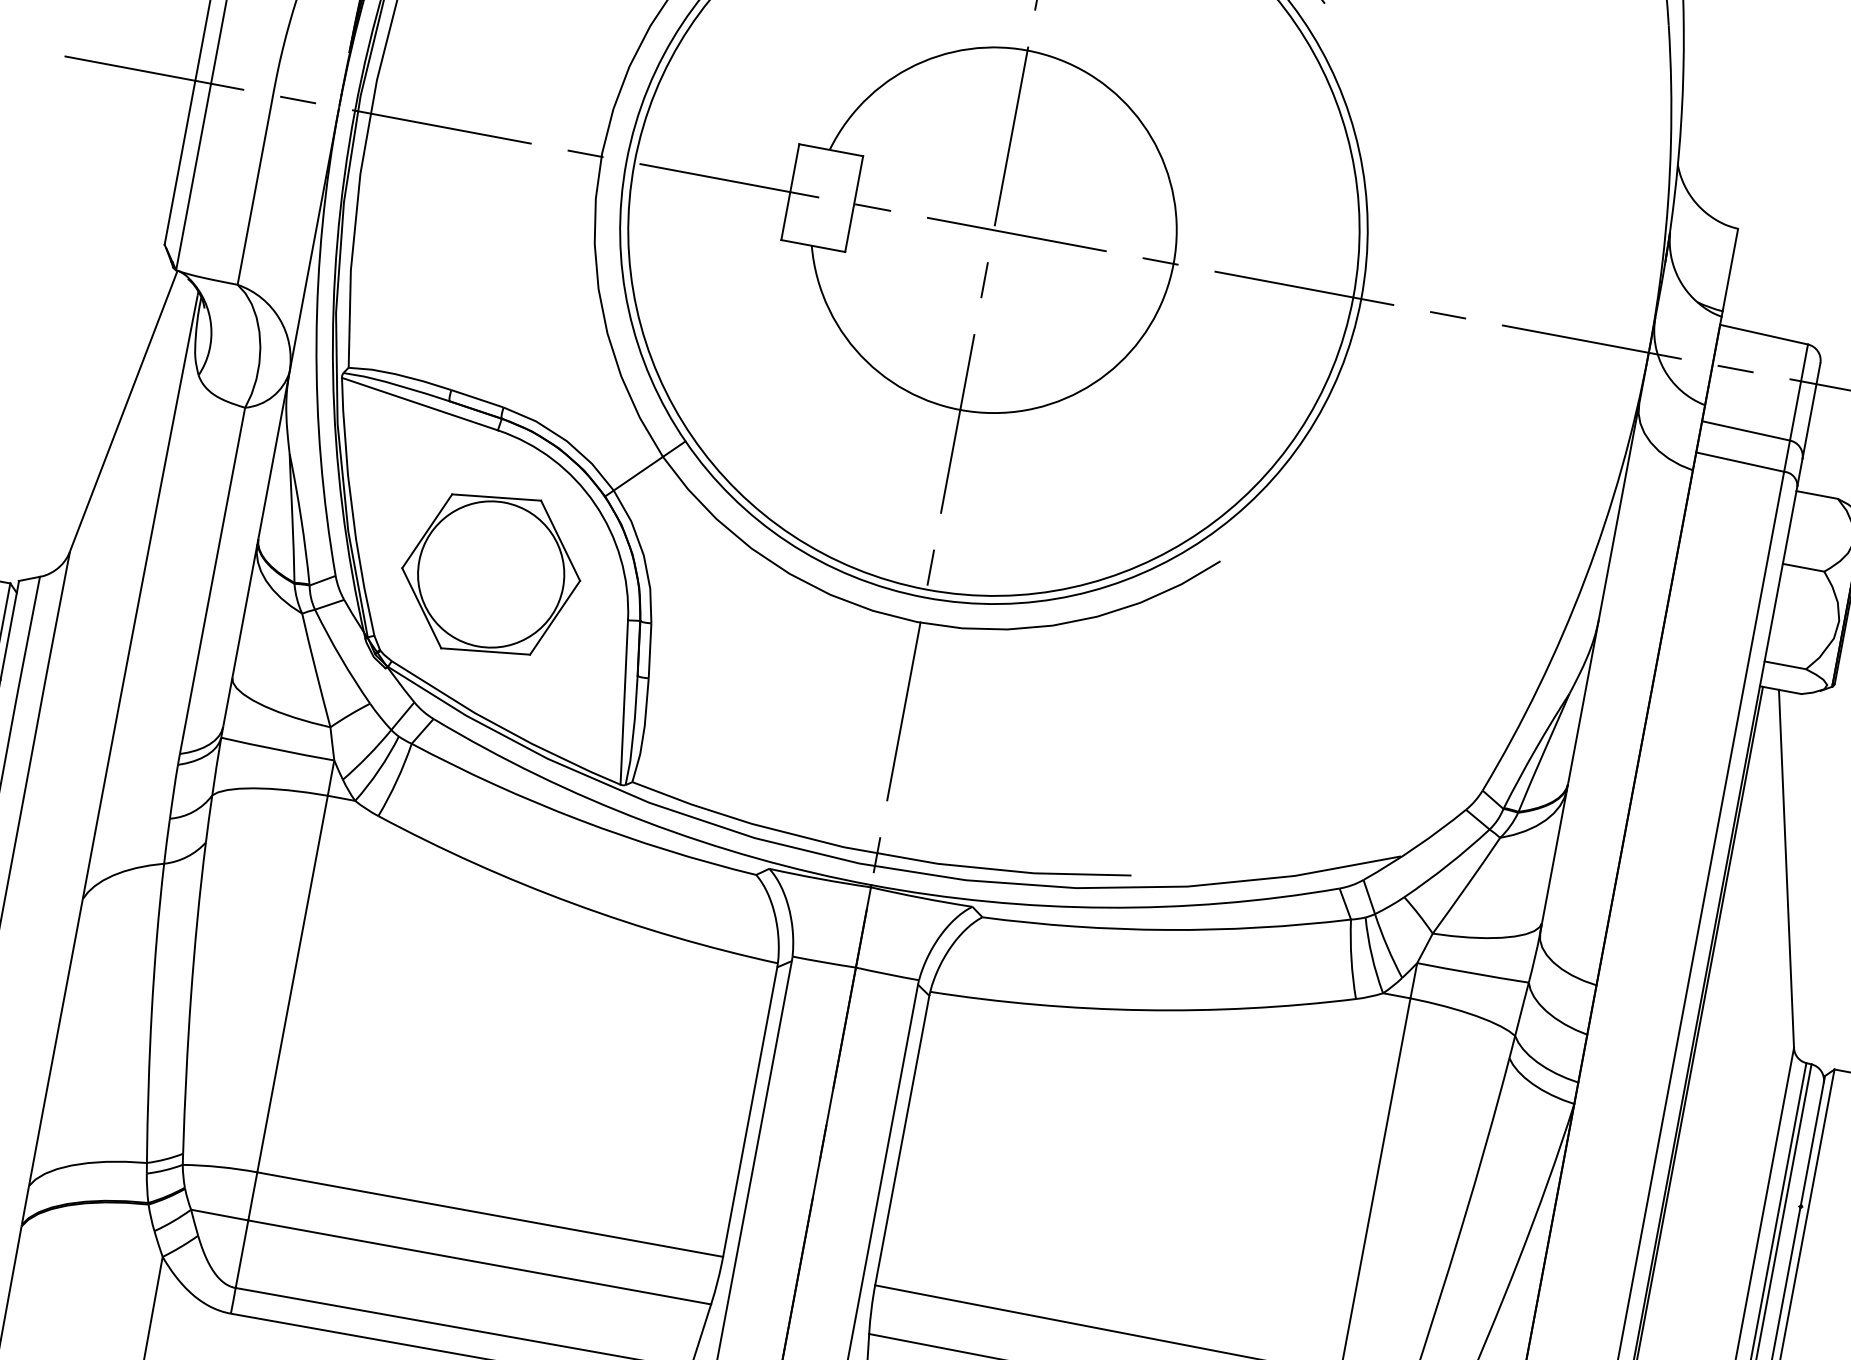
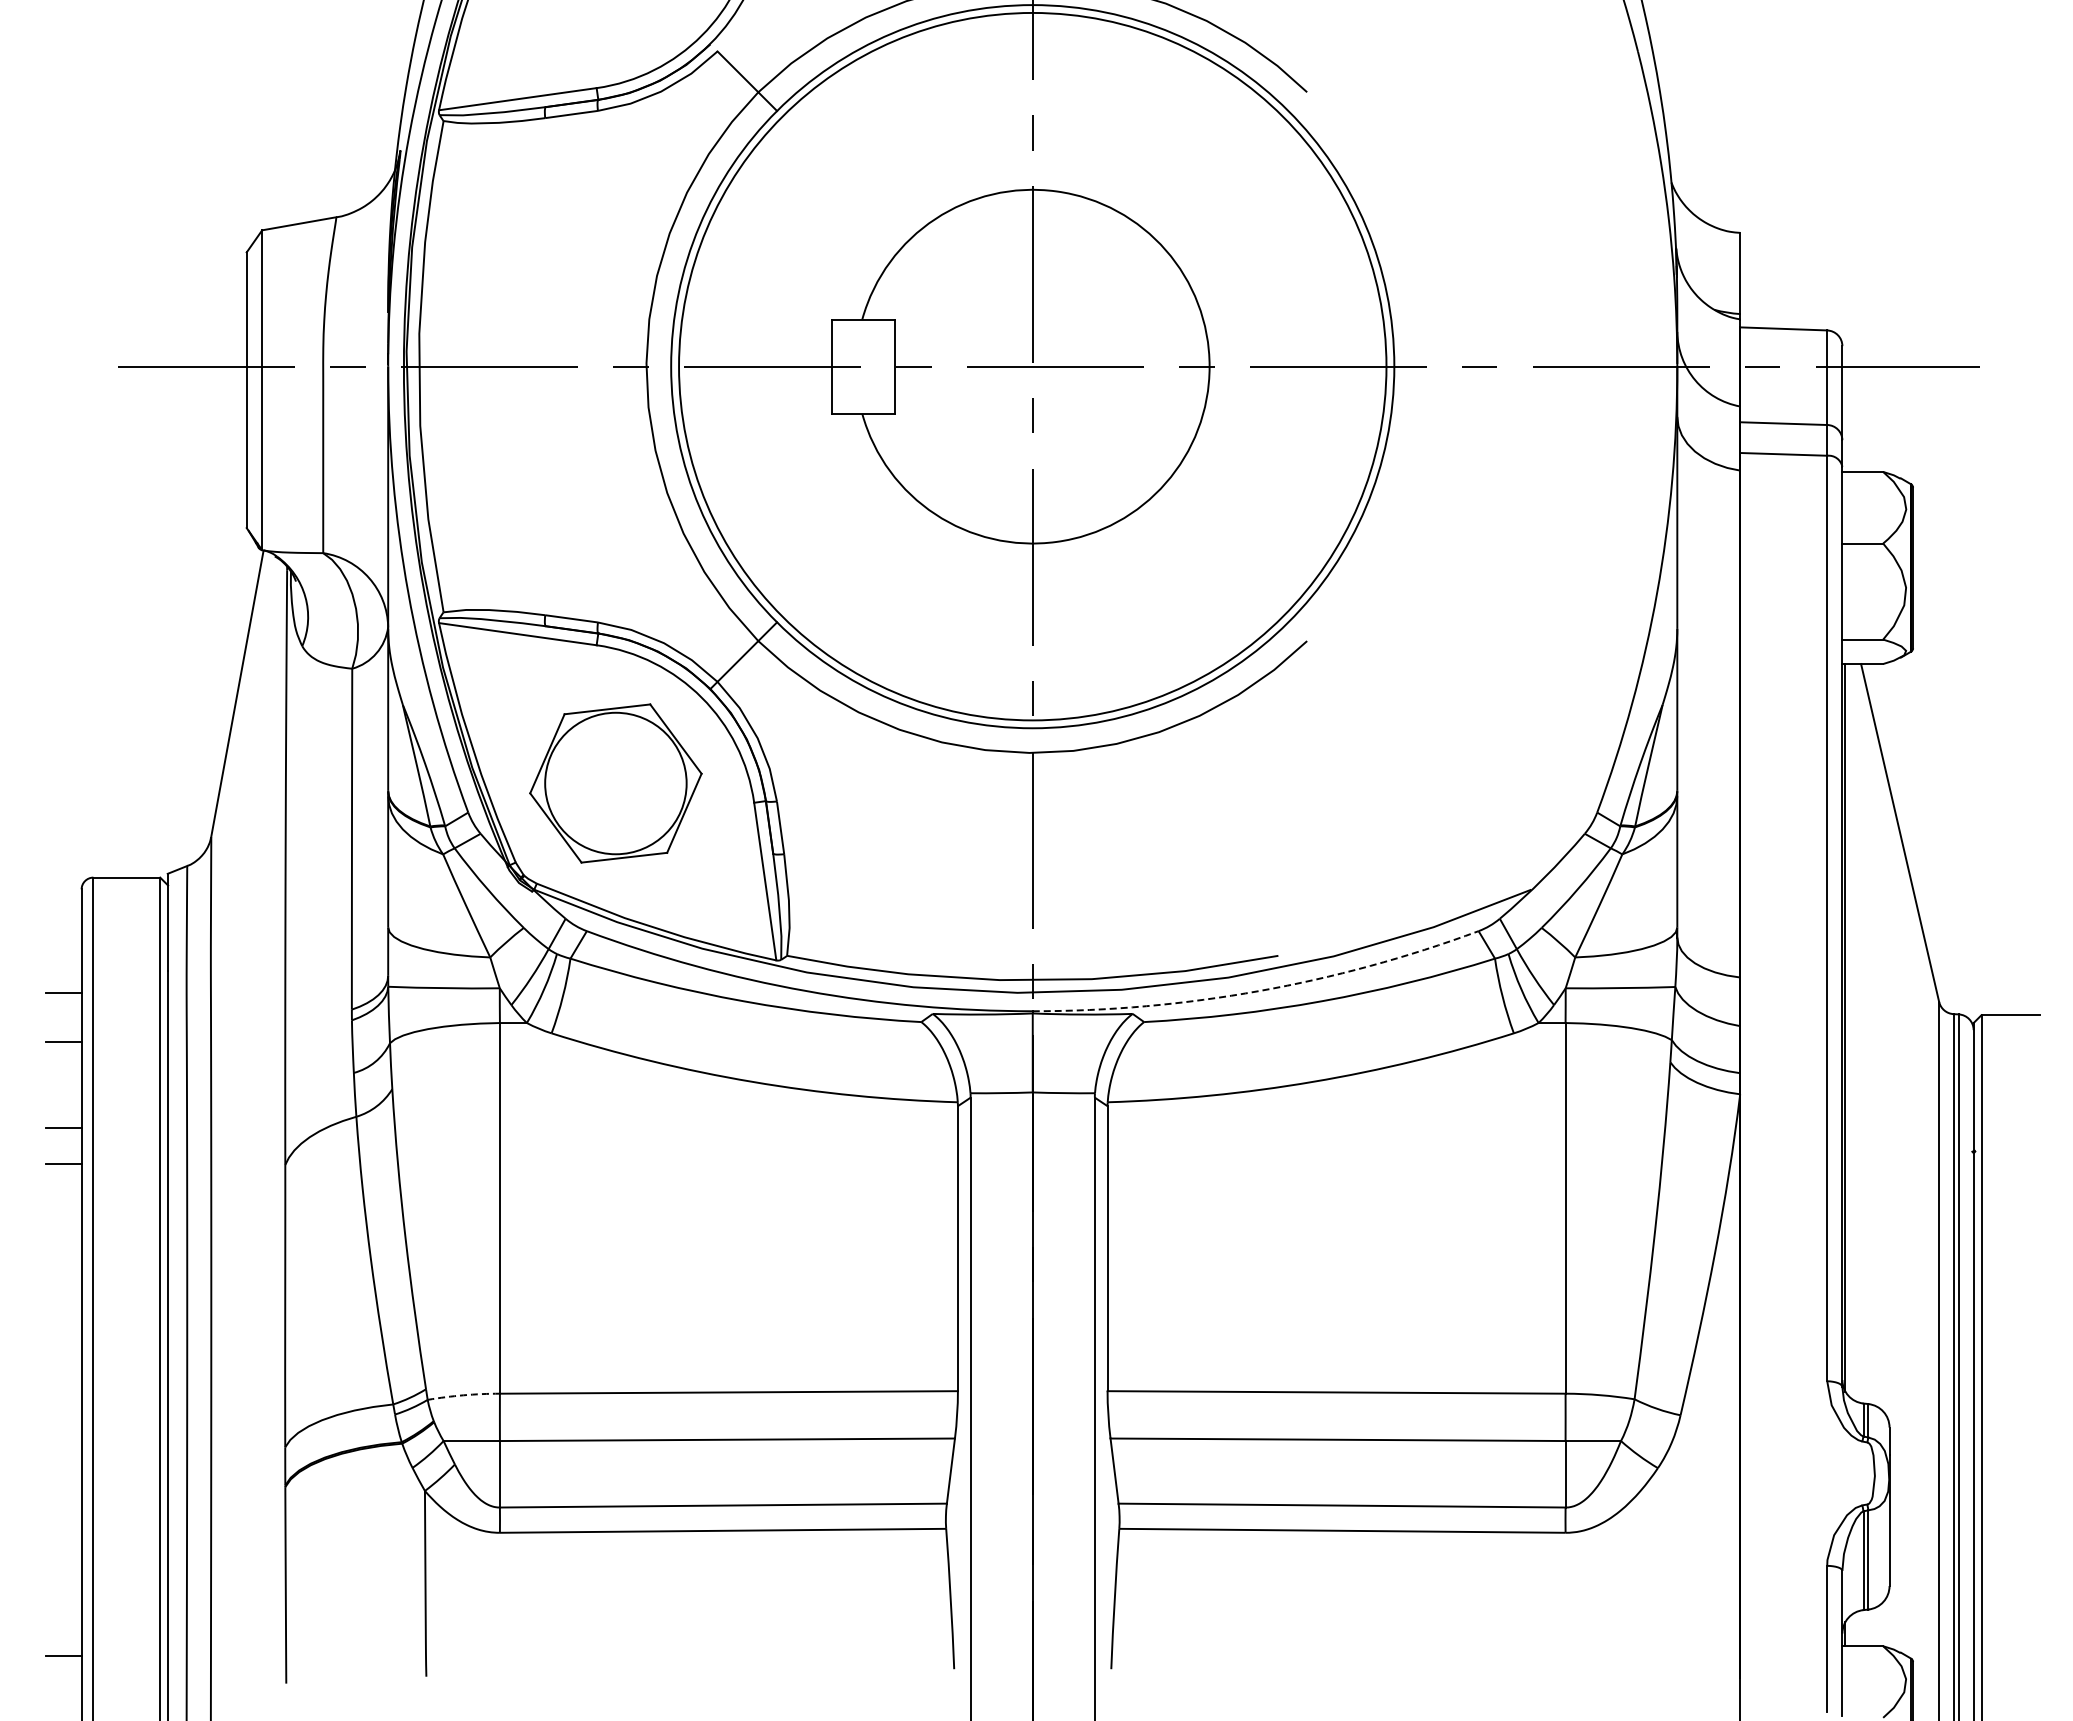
arc: (1105, 908) -> (1259, 991), solid -> dashed
arc: (219, 1167) -> (463, 1395), solid -> dashed

